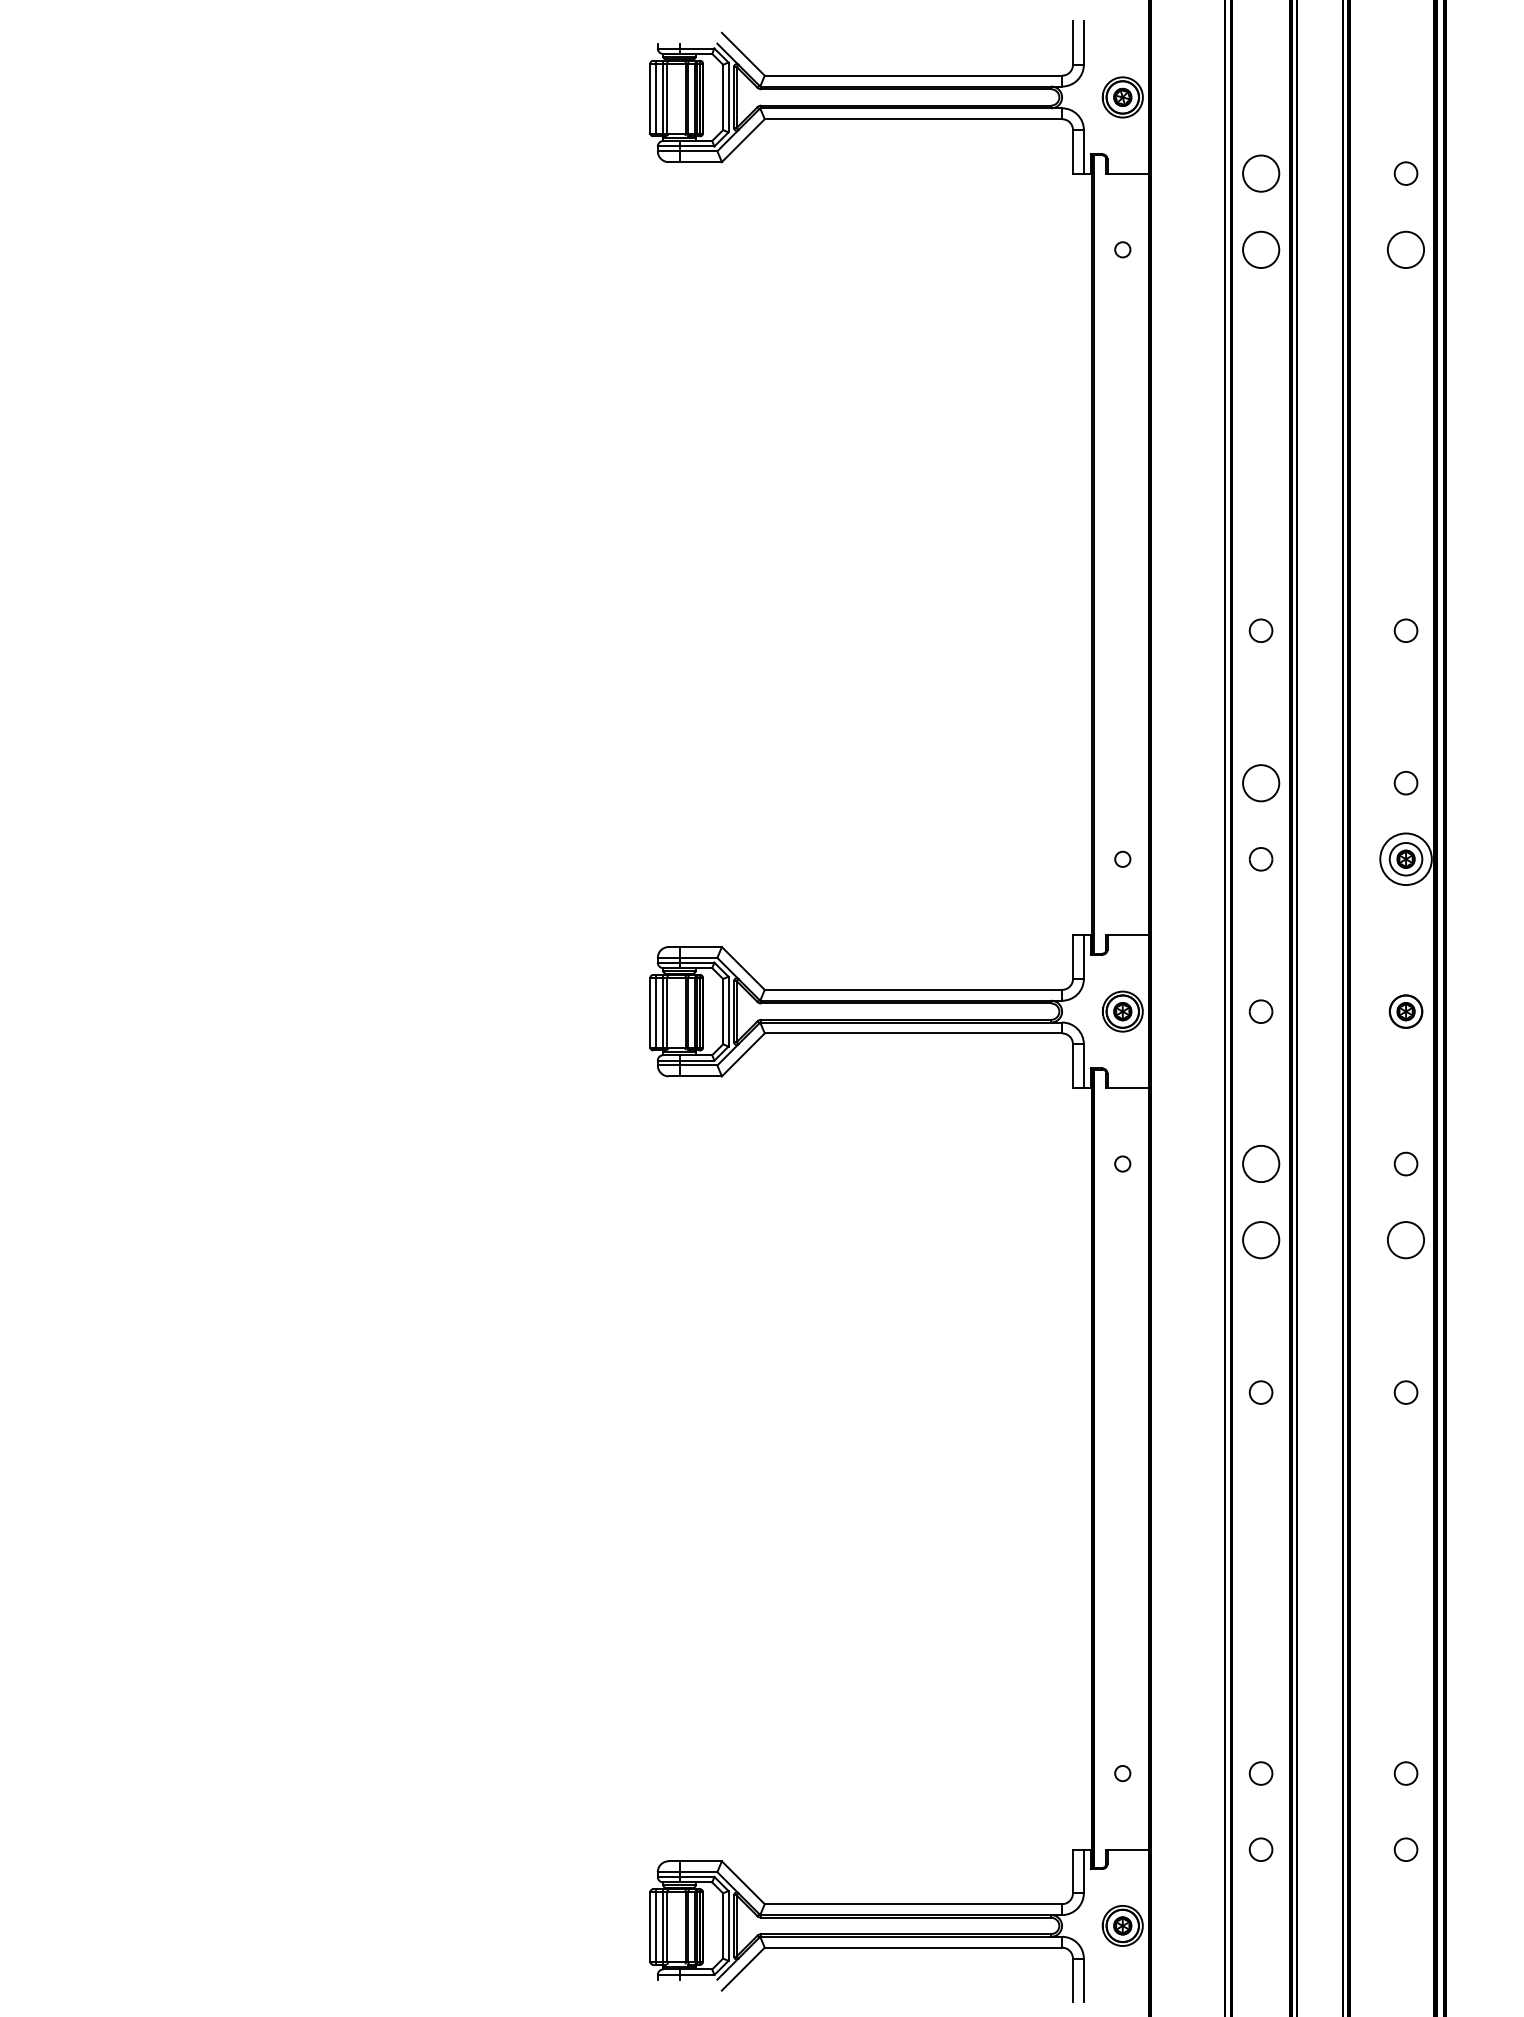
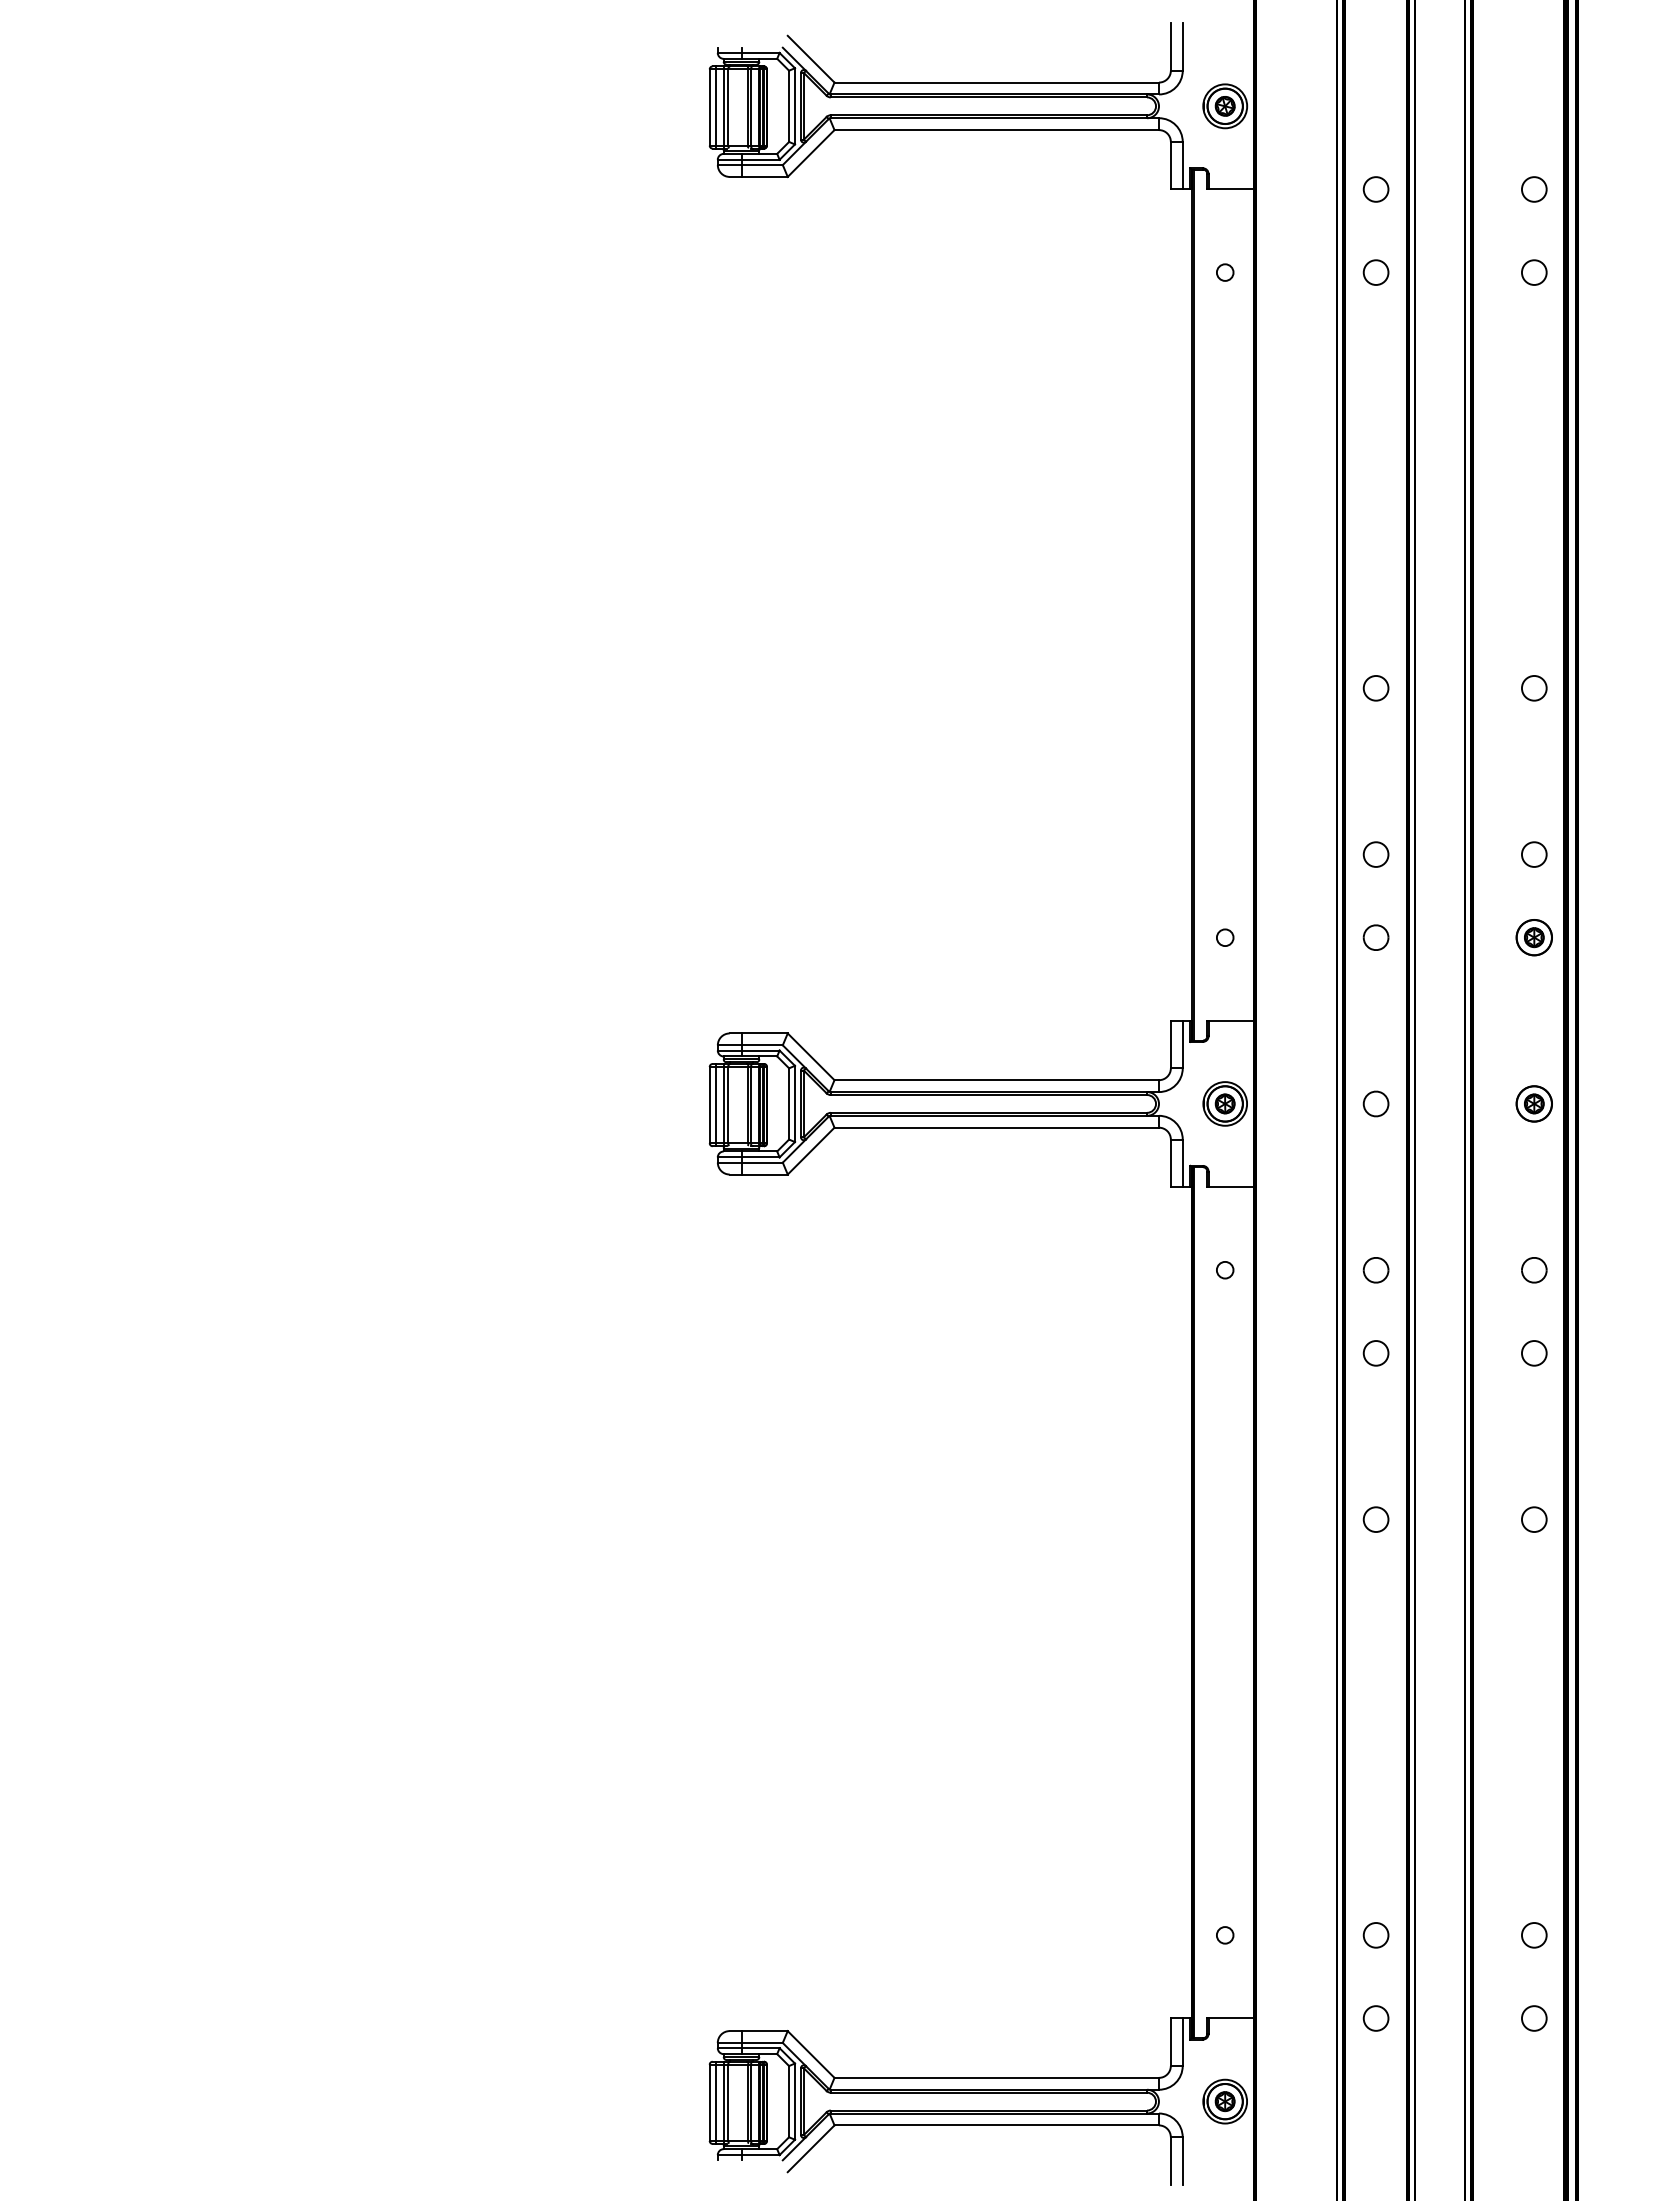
circle: (1260, 173) -> (1375, 189), size x0.62
circle: (1260, 249) -> (1375, 272), size x0.62
circle: (1406, 249) -> (1534, 272), size x0.62
circle: (1260, 783) -> (1375, 854), size x0.62
circle: (1405, 859) -> (1533, 937), size x0.62
part: (1260, 1164) -> (1375, 1270), size x0.62
circle: (1260, 1240) -> (1375, 1353), size x0.62
circle: (1406, 1240) -> (1534, 1353), size x0.62

